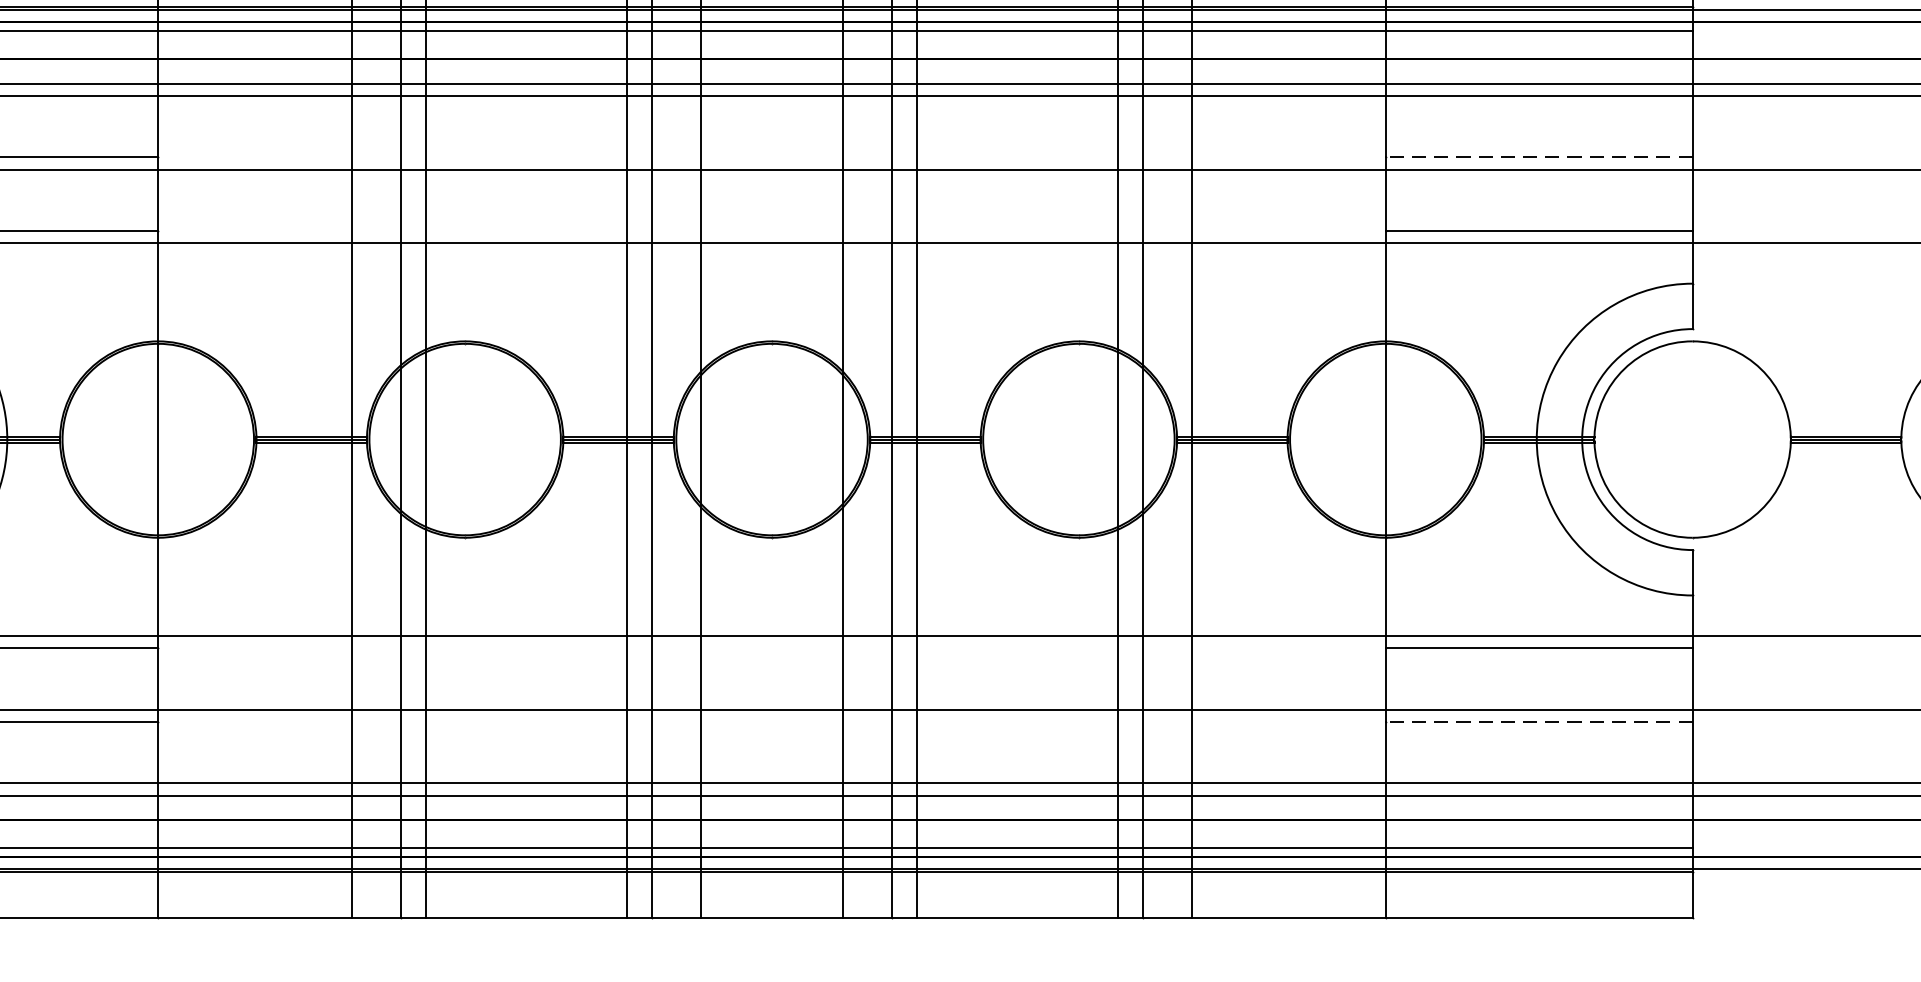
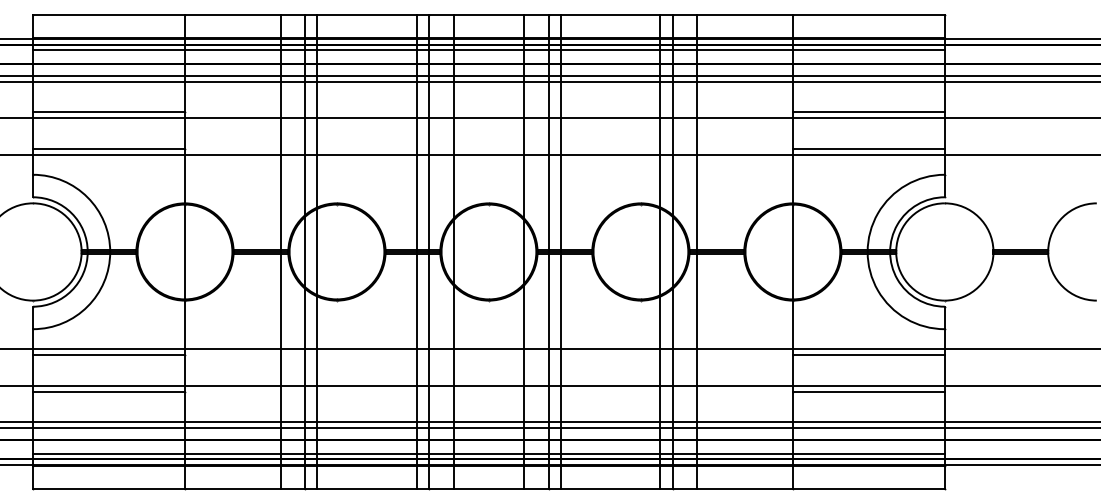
line: (1538, 157) -> (868, 112), dashed -> solid
line: (1538, 721) -> (868, 391), dashed -> solid

